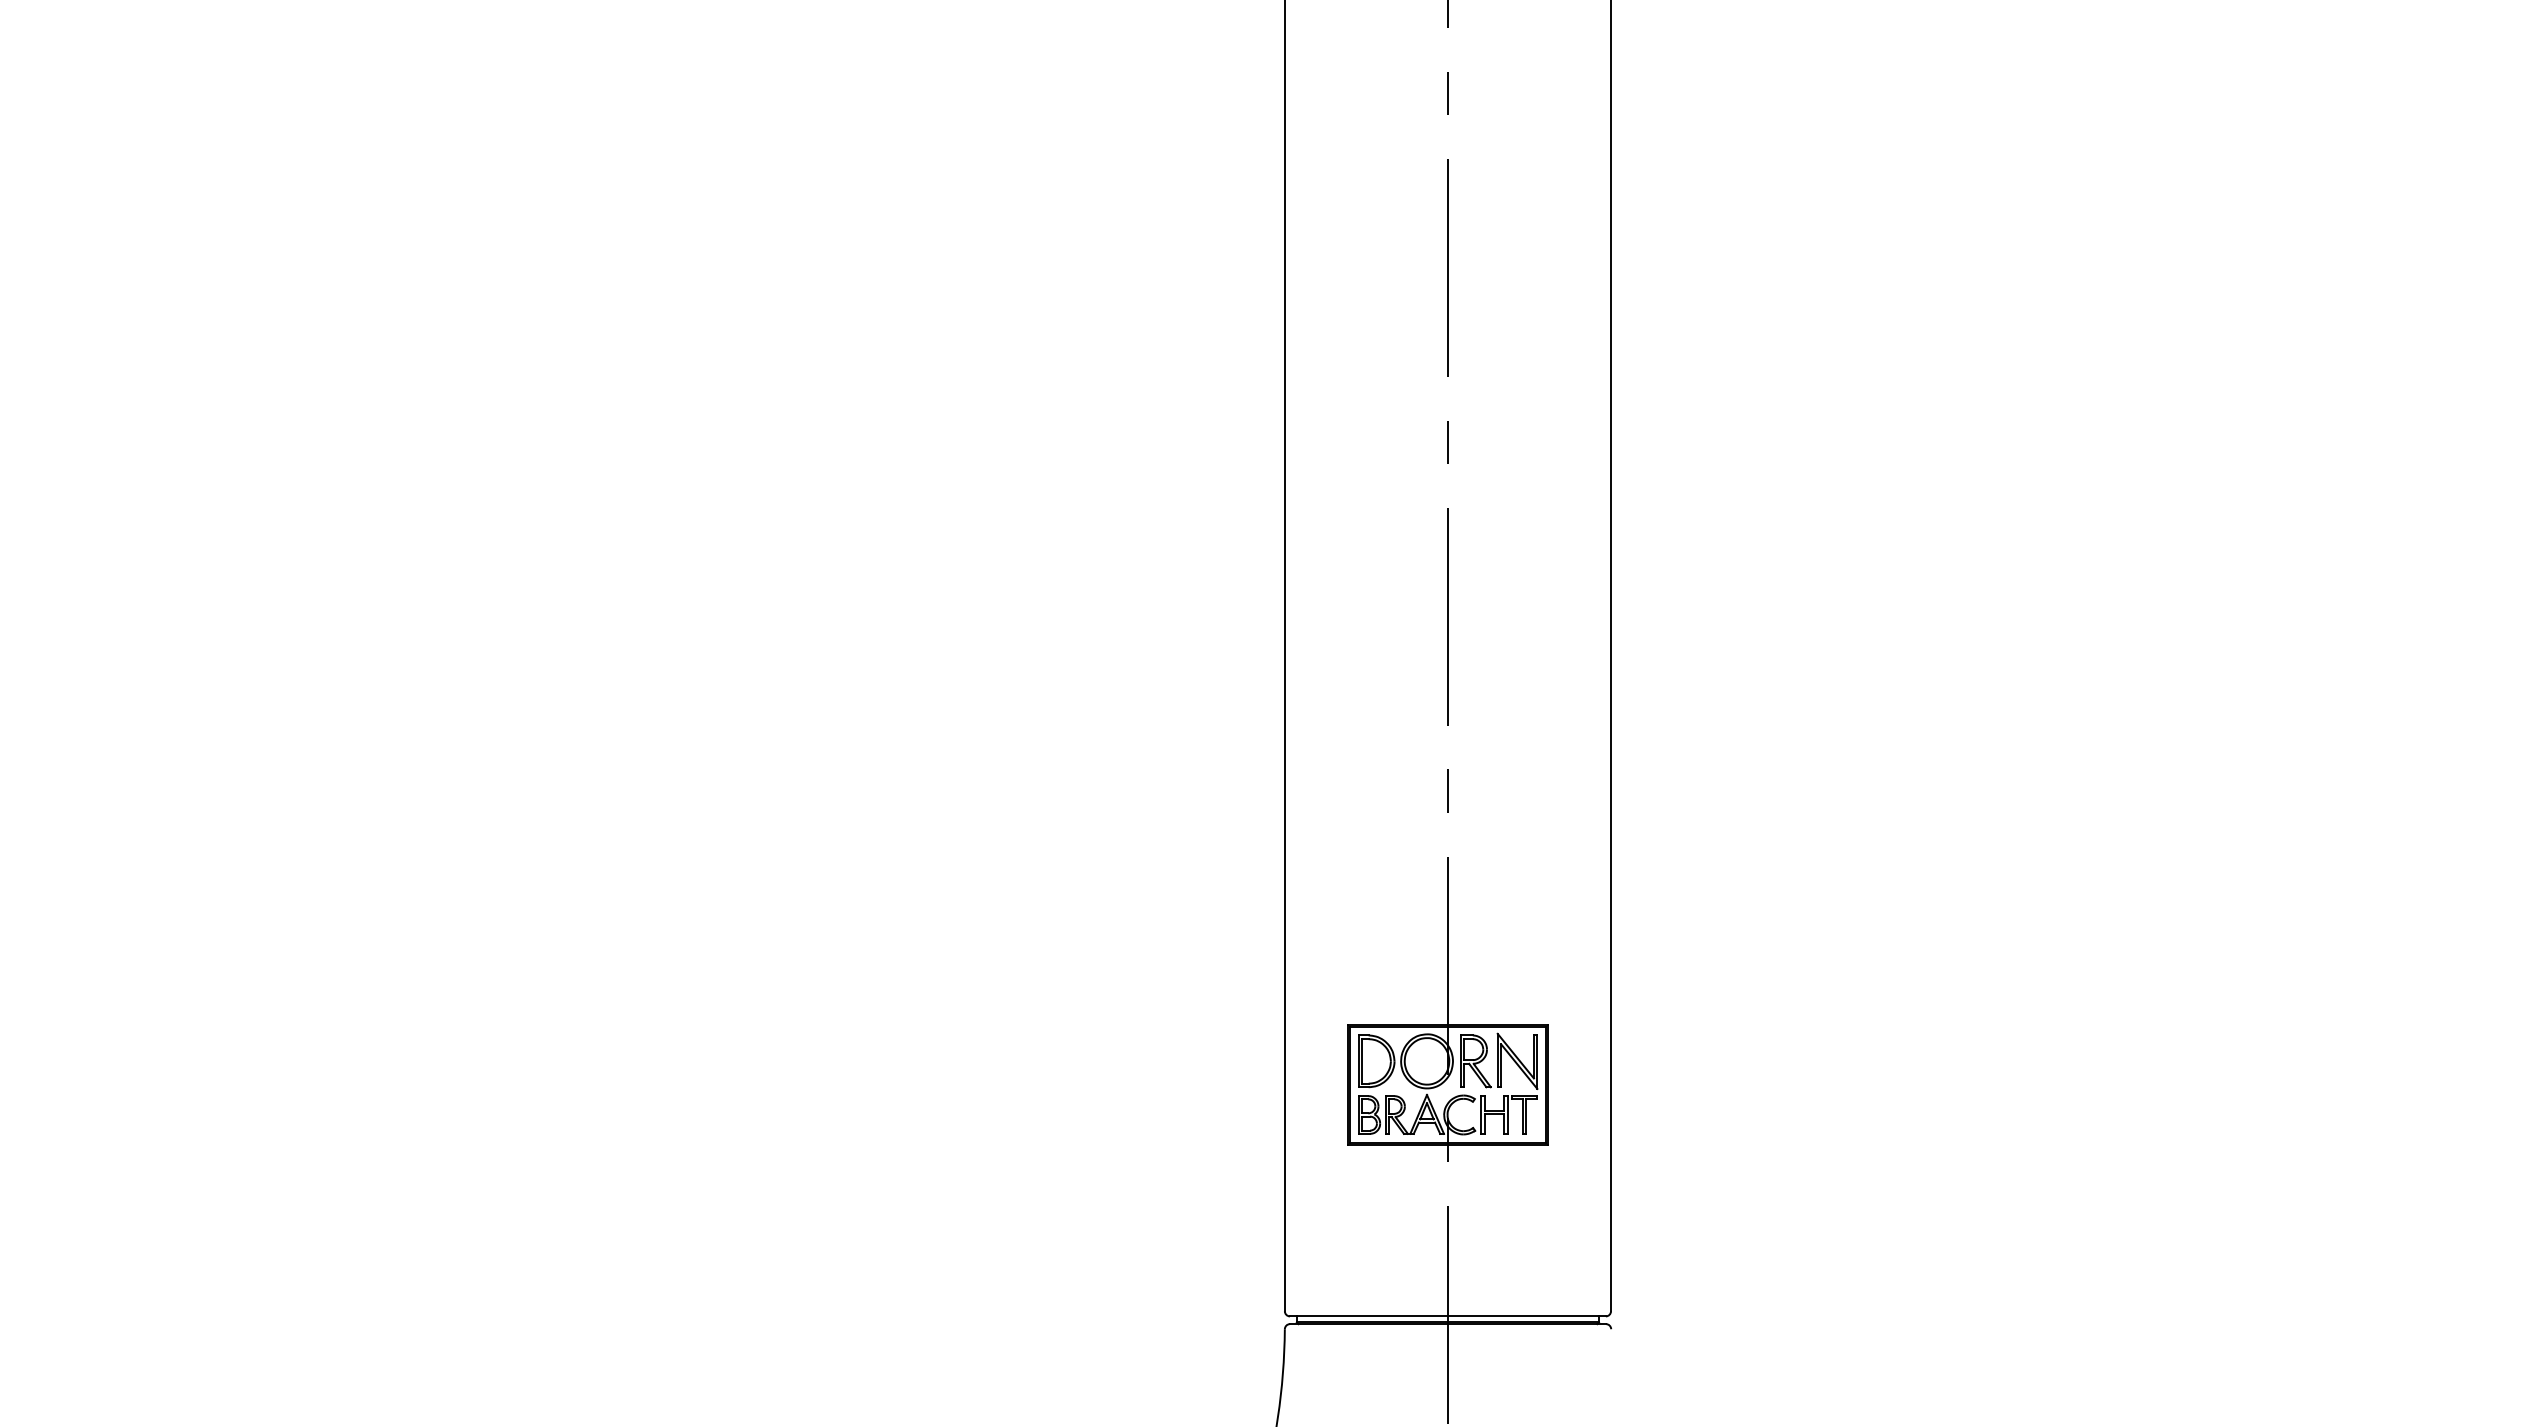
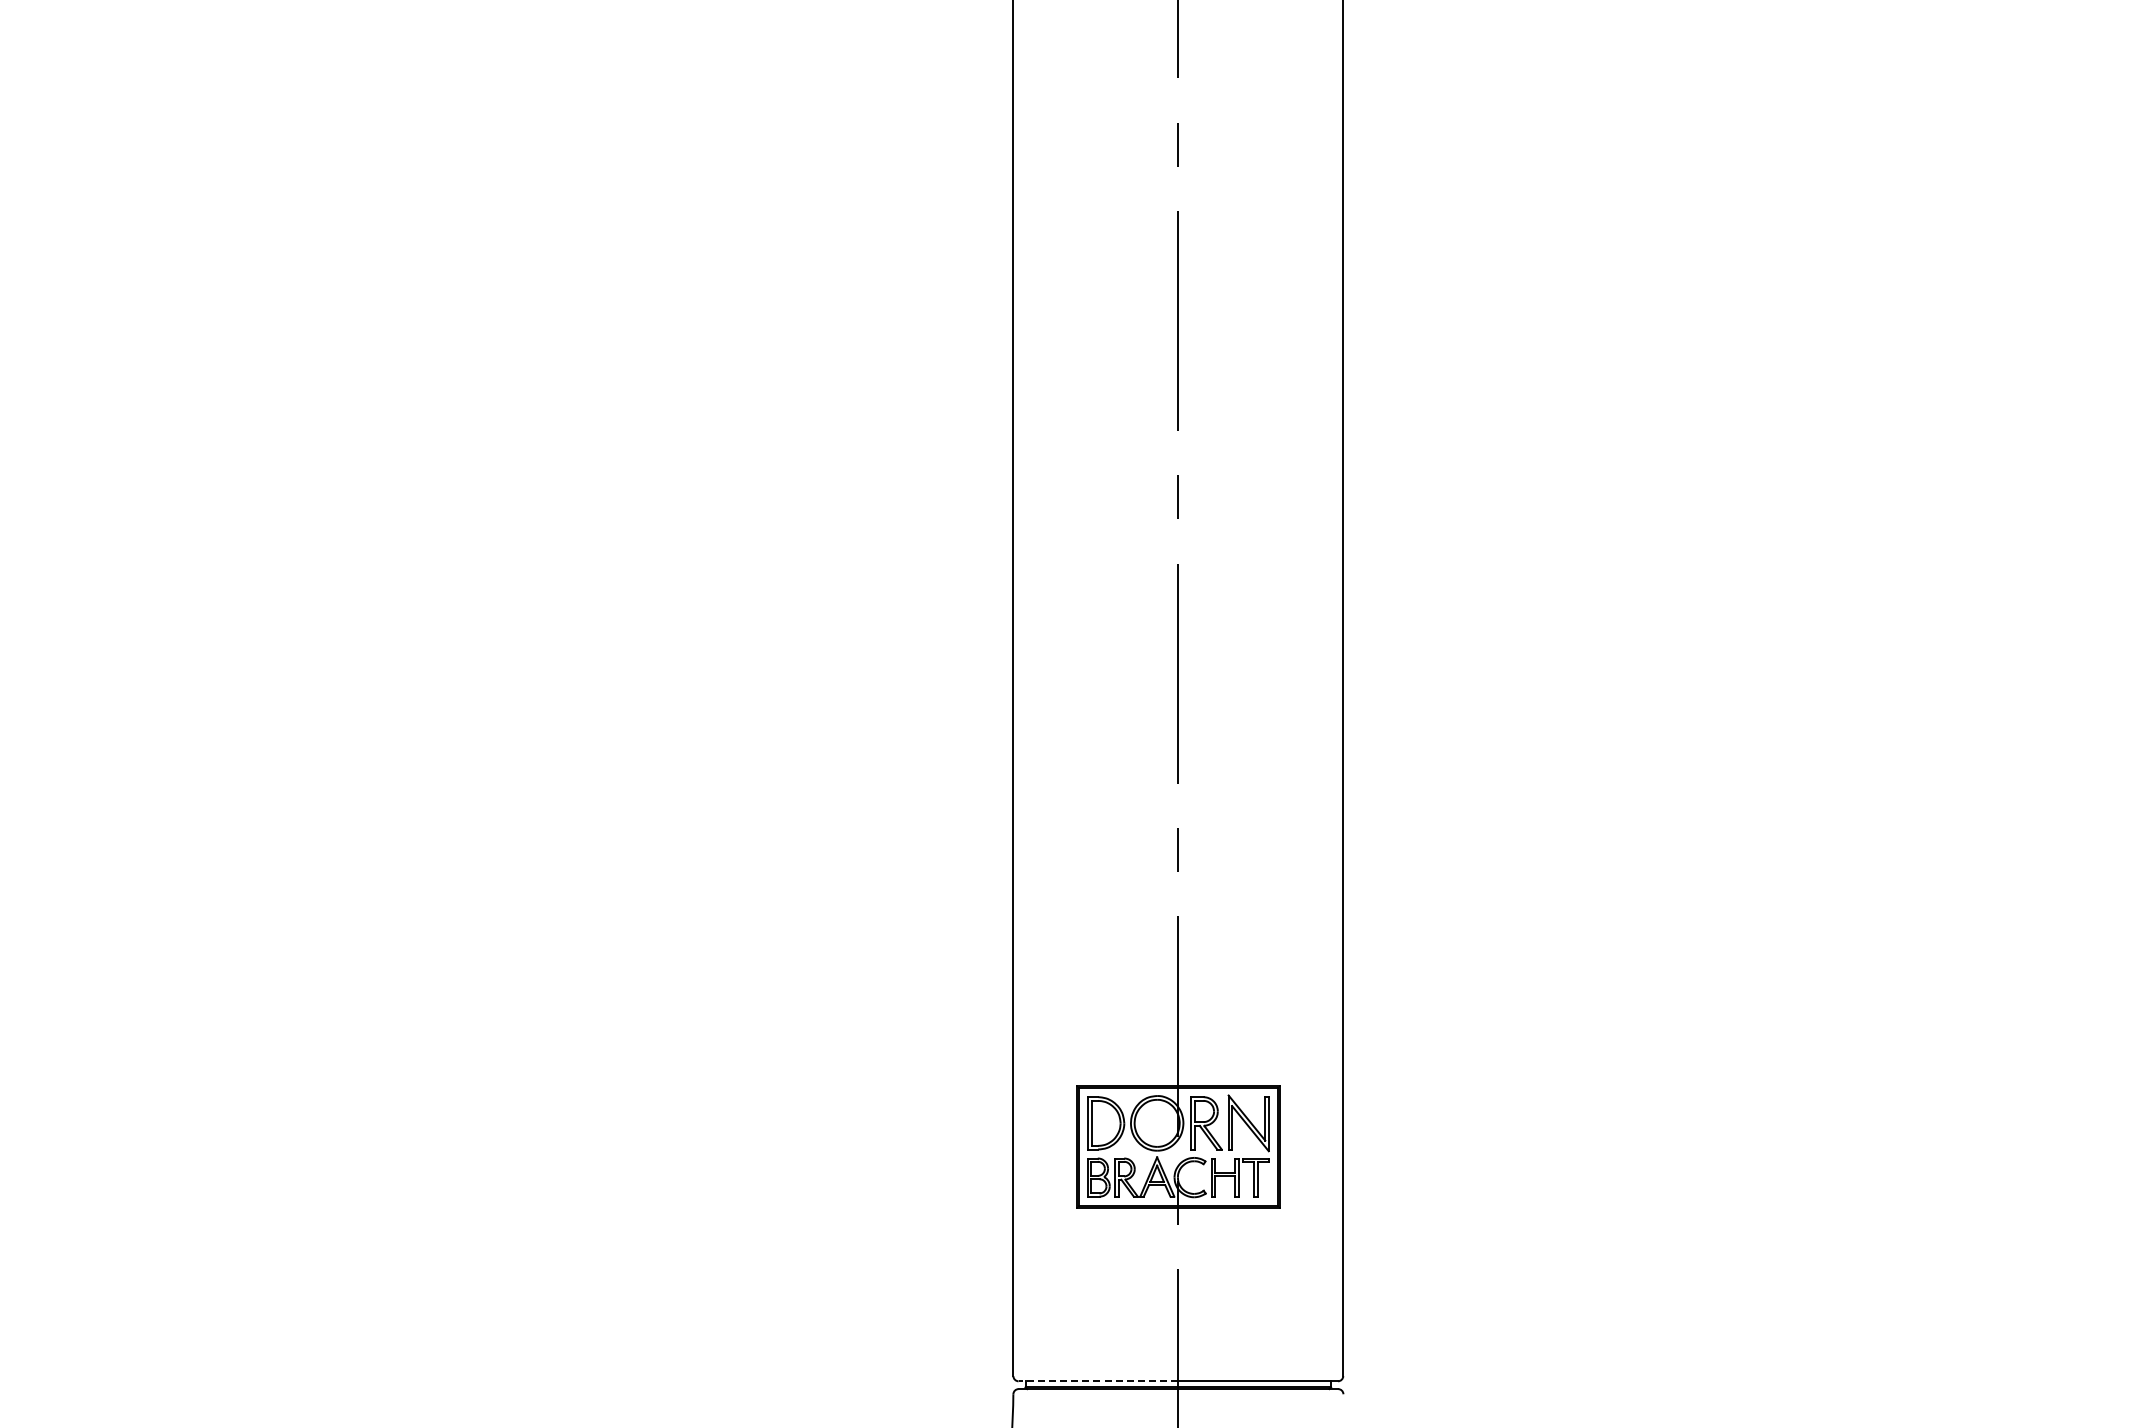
line: (1368, 1316) -> (1097, 1381), solid -> dashed

